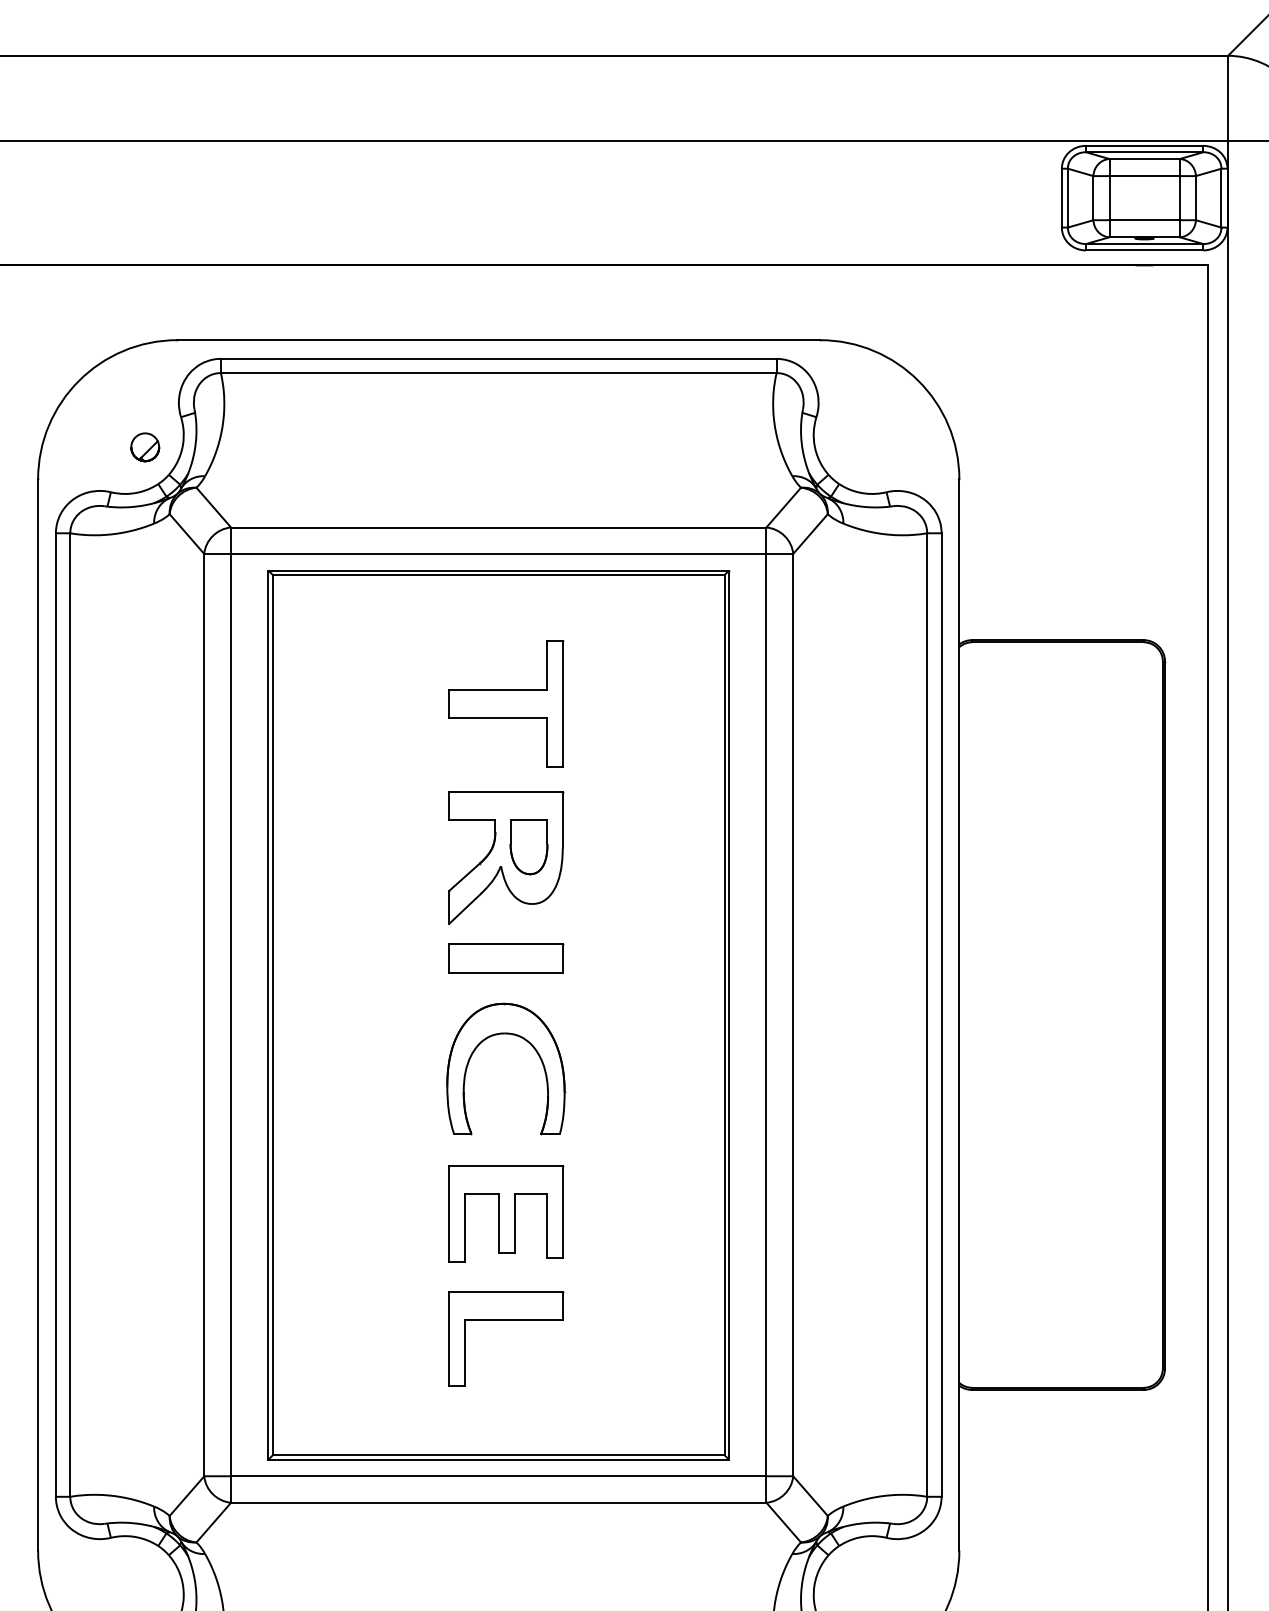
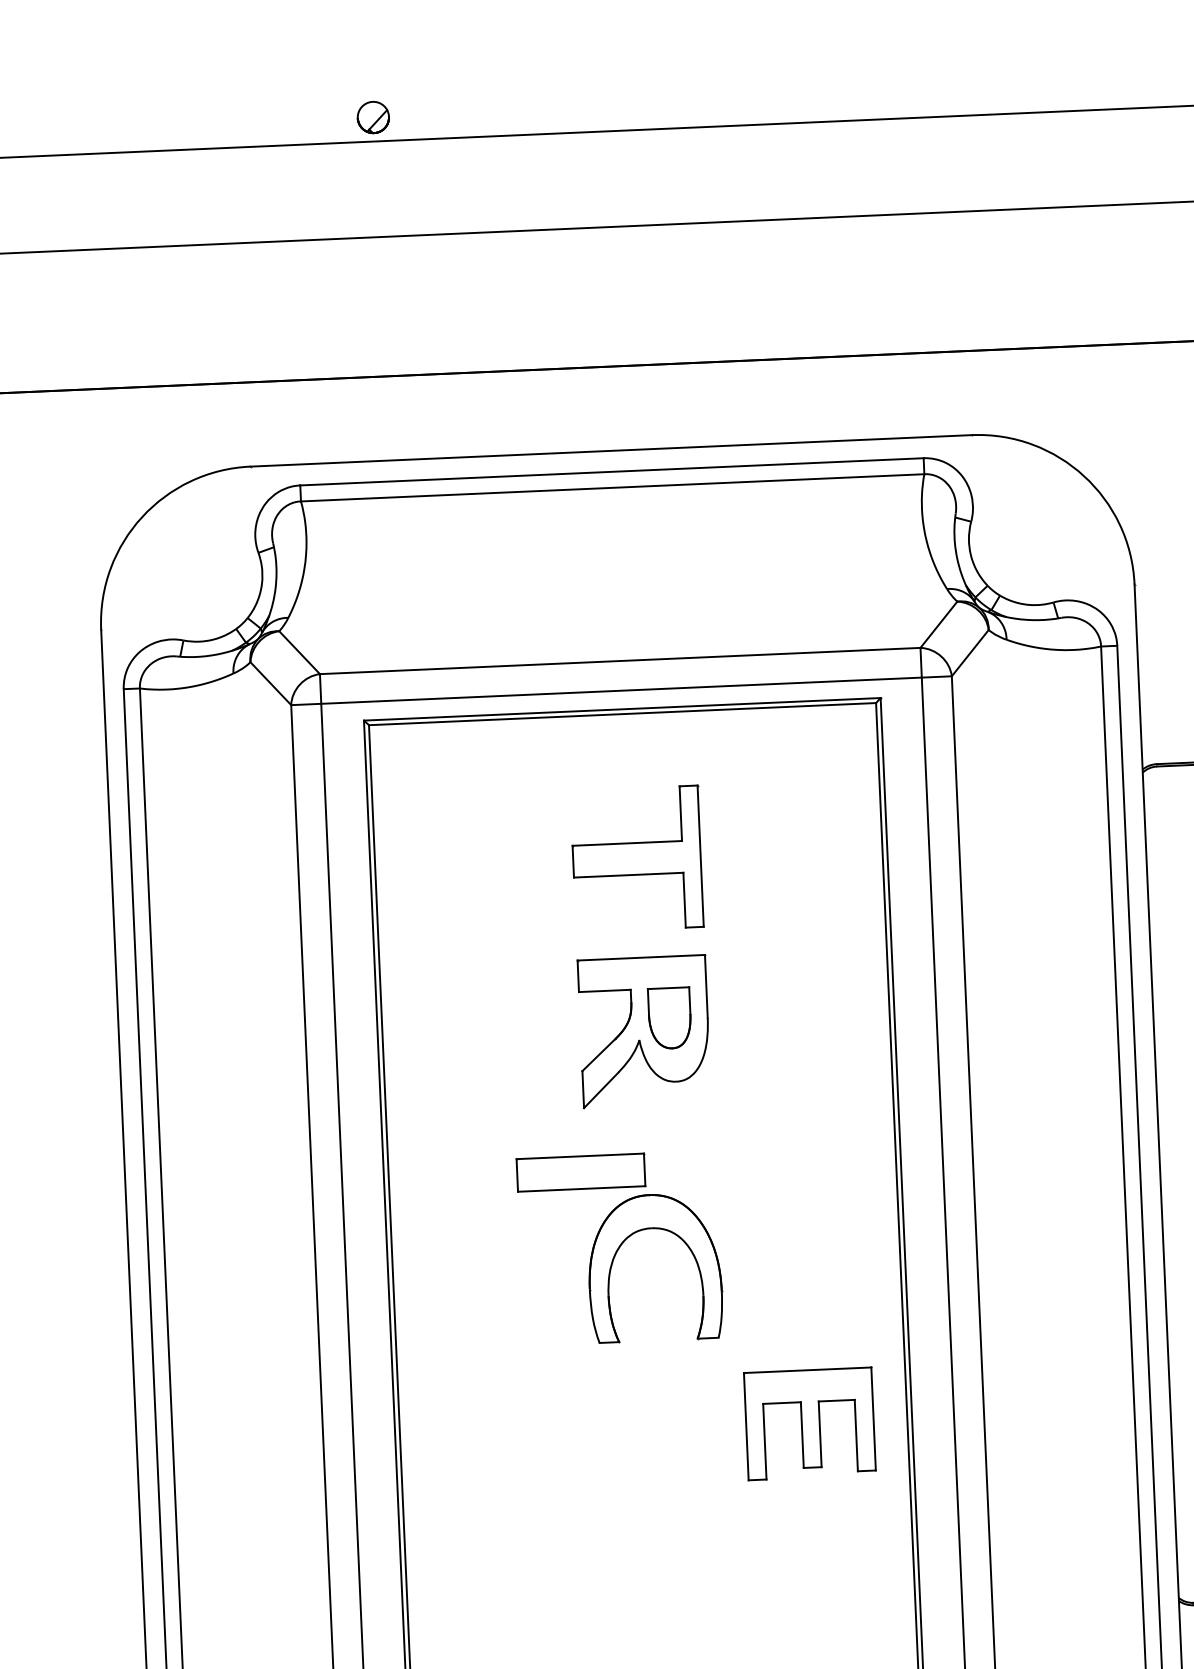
part: (145, 447) -> (373, 117), moved
part: (506, 958) -> (581, 1172), moved
part: (506, 1213) -> (810, 1423), moved
part: (506, 1320) -> (667, 1550), removed

